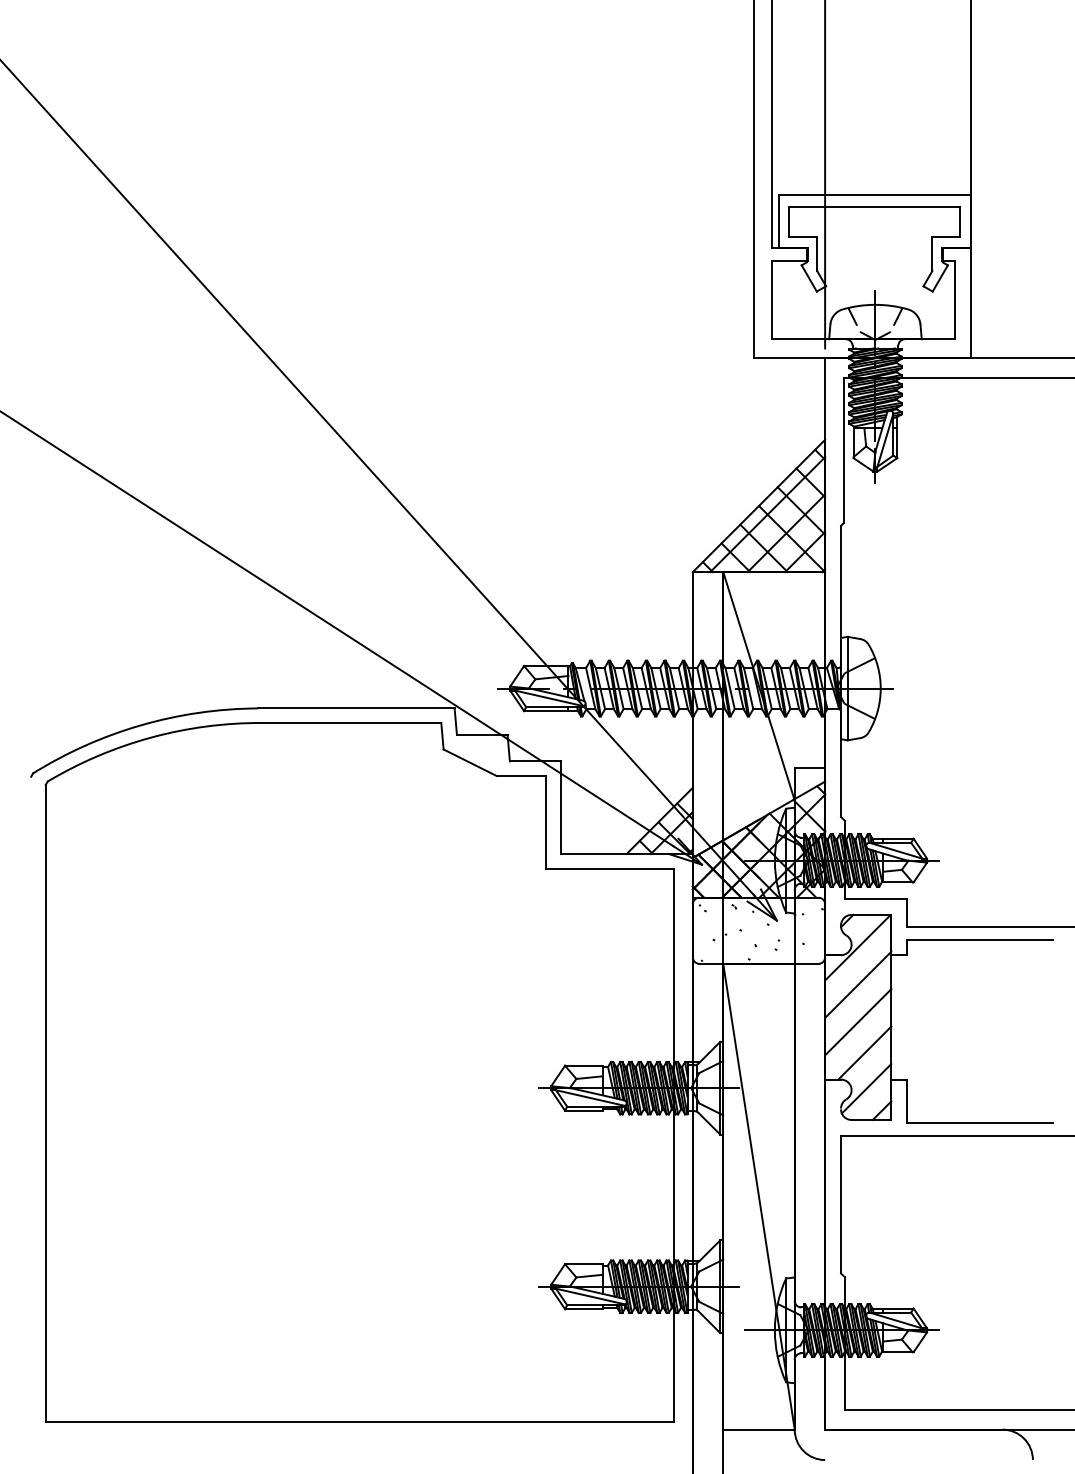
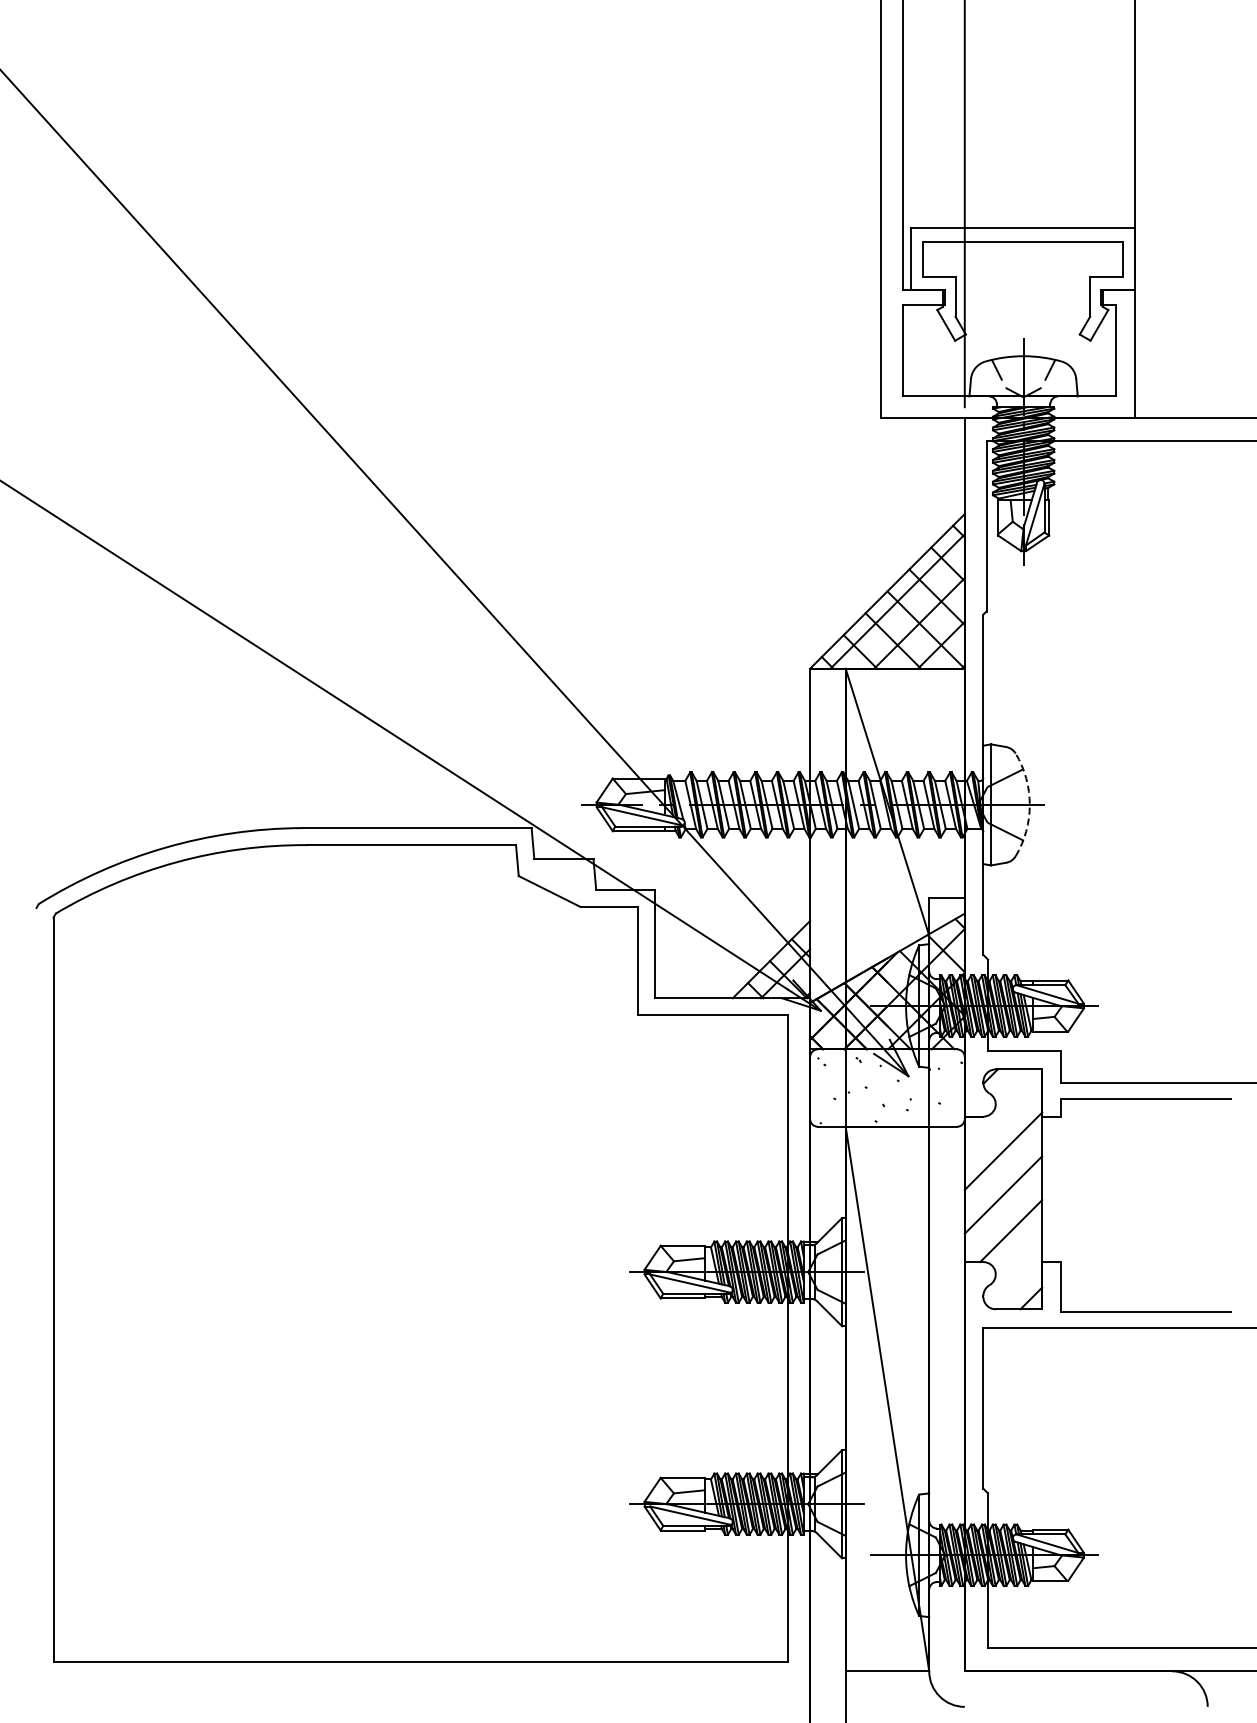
arc: (880, 688) -> (1029, 804), solid -> dashed
line: (857, 948) -> (1002, 1108), removed
line: (866, 1088) -> (1013, 1272), removed

